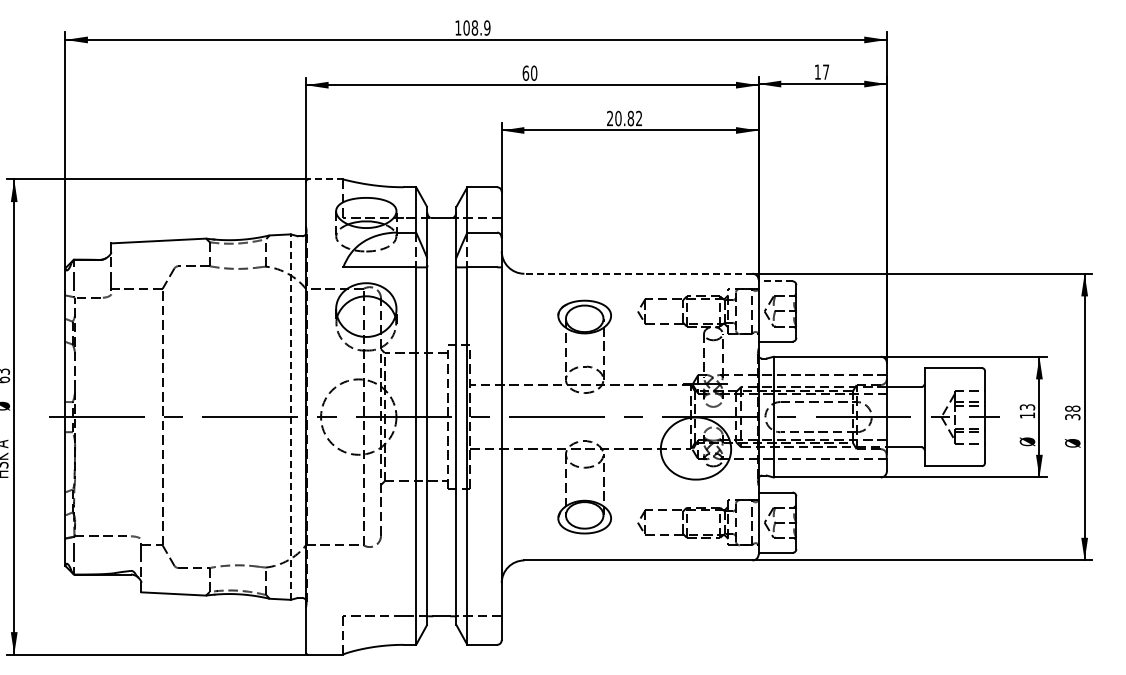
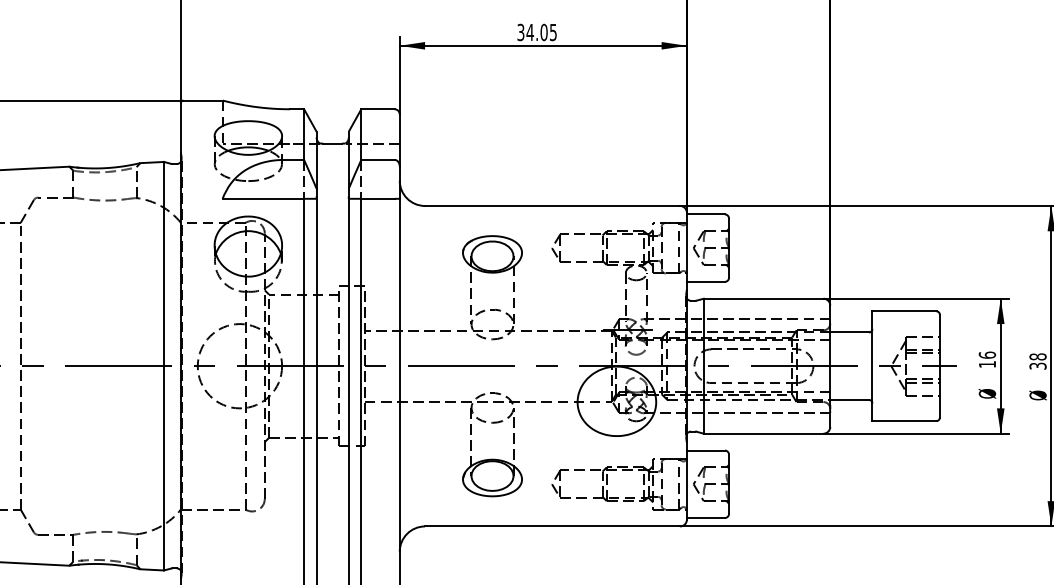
text: (624, 118) -> (536, 32), 20.82 -> 34.05
line: (325, 179) -> (202, 100), dashed -> solid
line: (637, 273) -> (551, 205), dashed -> solid
line: (775, 281) -> (705, 214), dashed -> solid
text: (1027, 407) -> (987, 355), 13 -> 16
line: (290, 417) -> (163, 366), dashed -> solid

